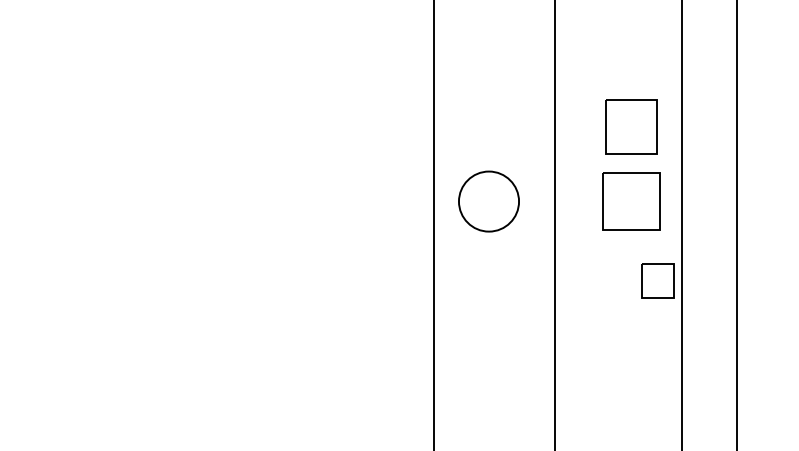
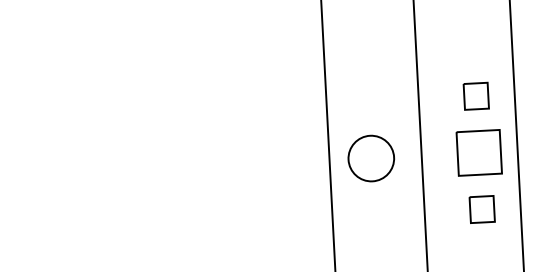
part: (630, 126) -> (475, 95), size x0.62
part: (657, 280) -> (481, 209), moved

